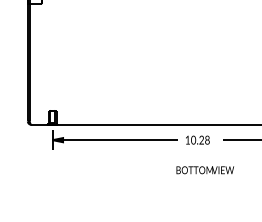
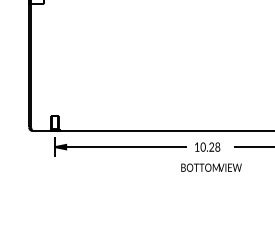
text: (205, 170) -> (211, 167), moved

